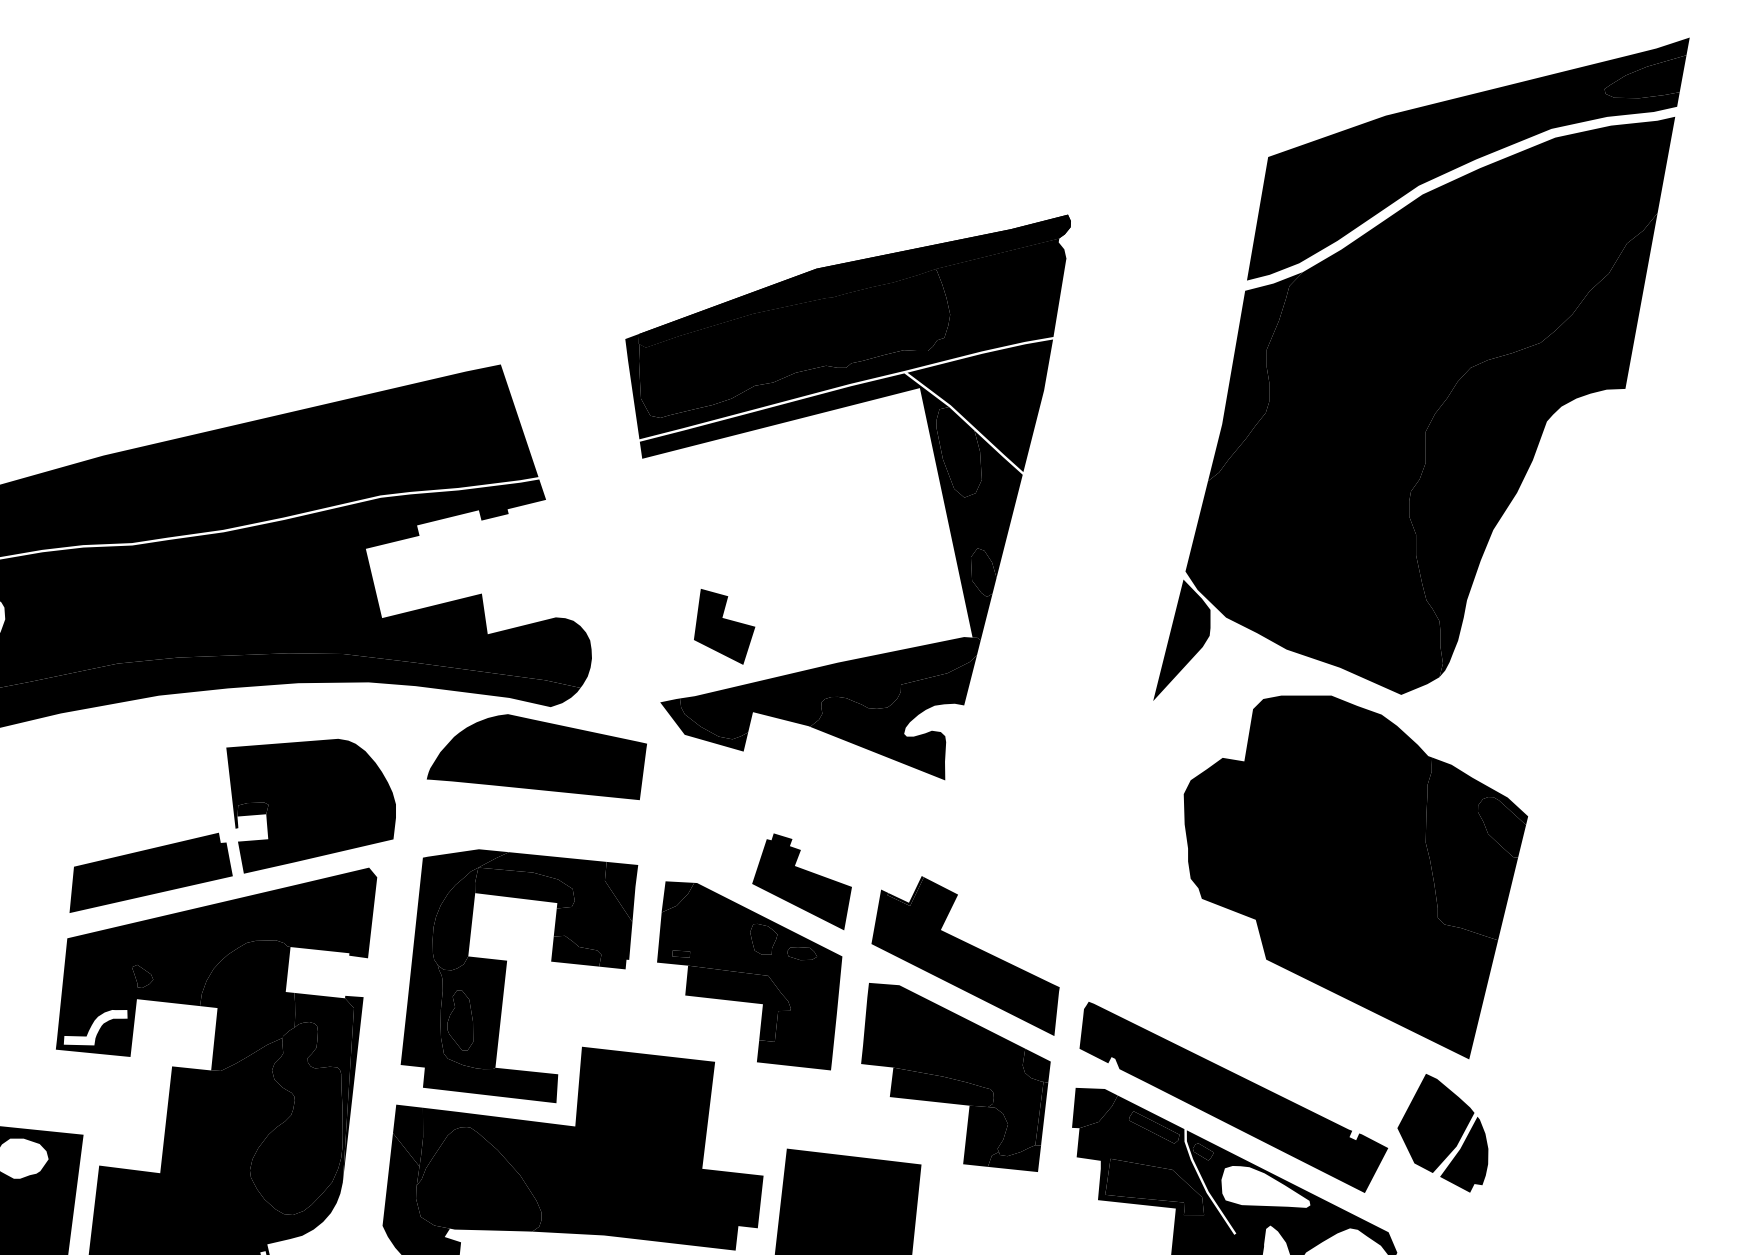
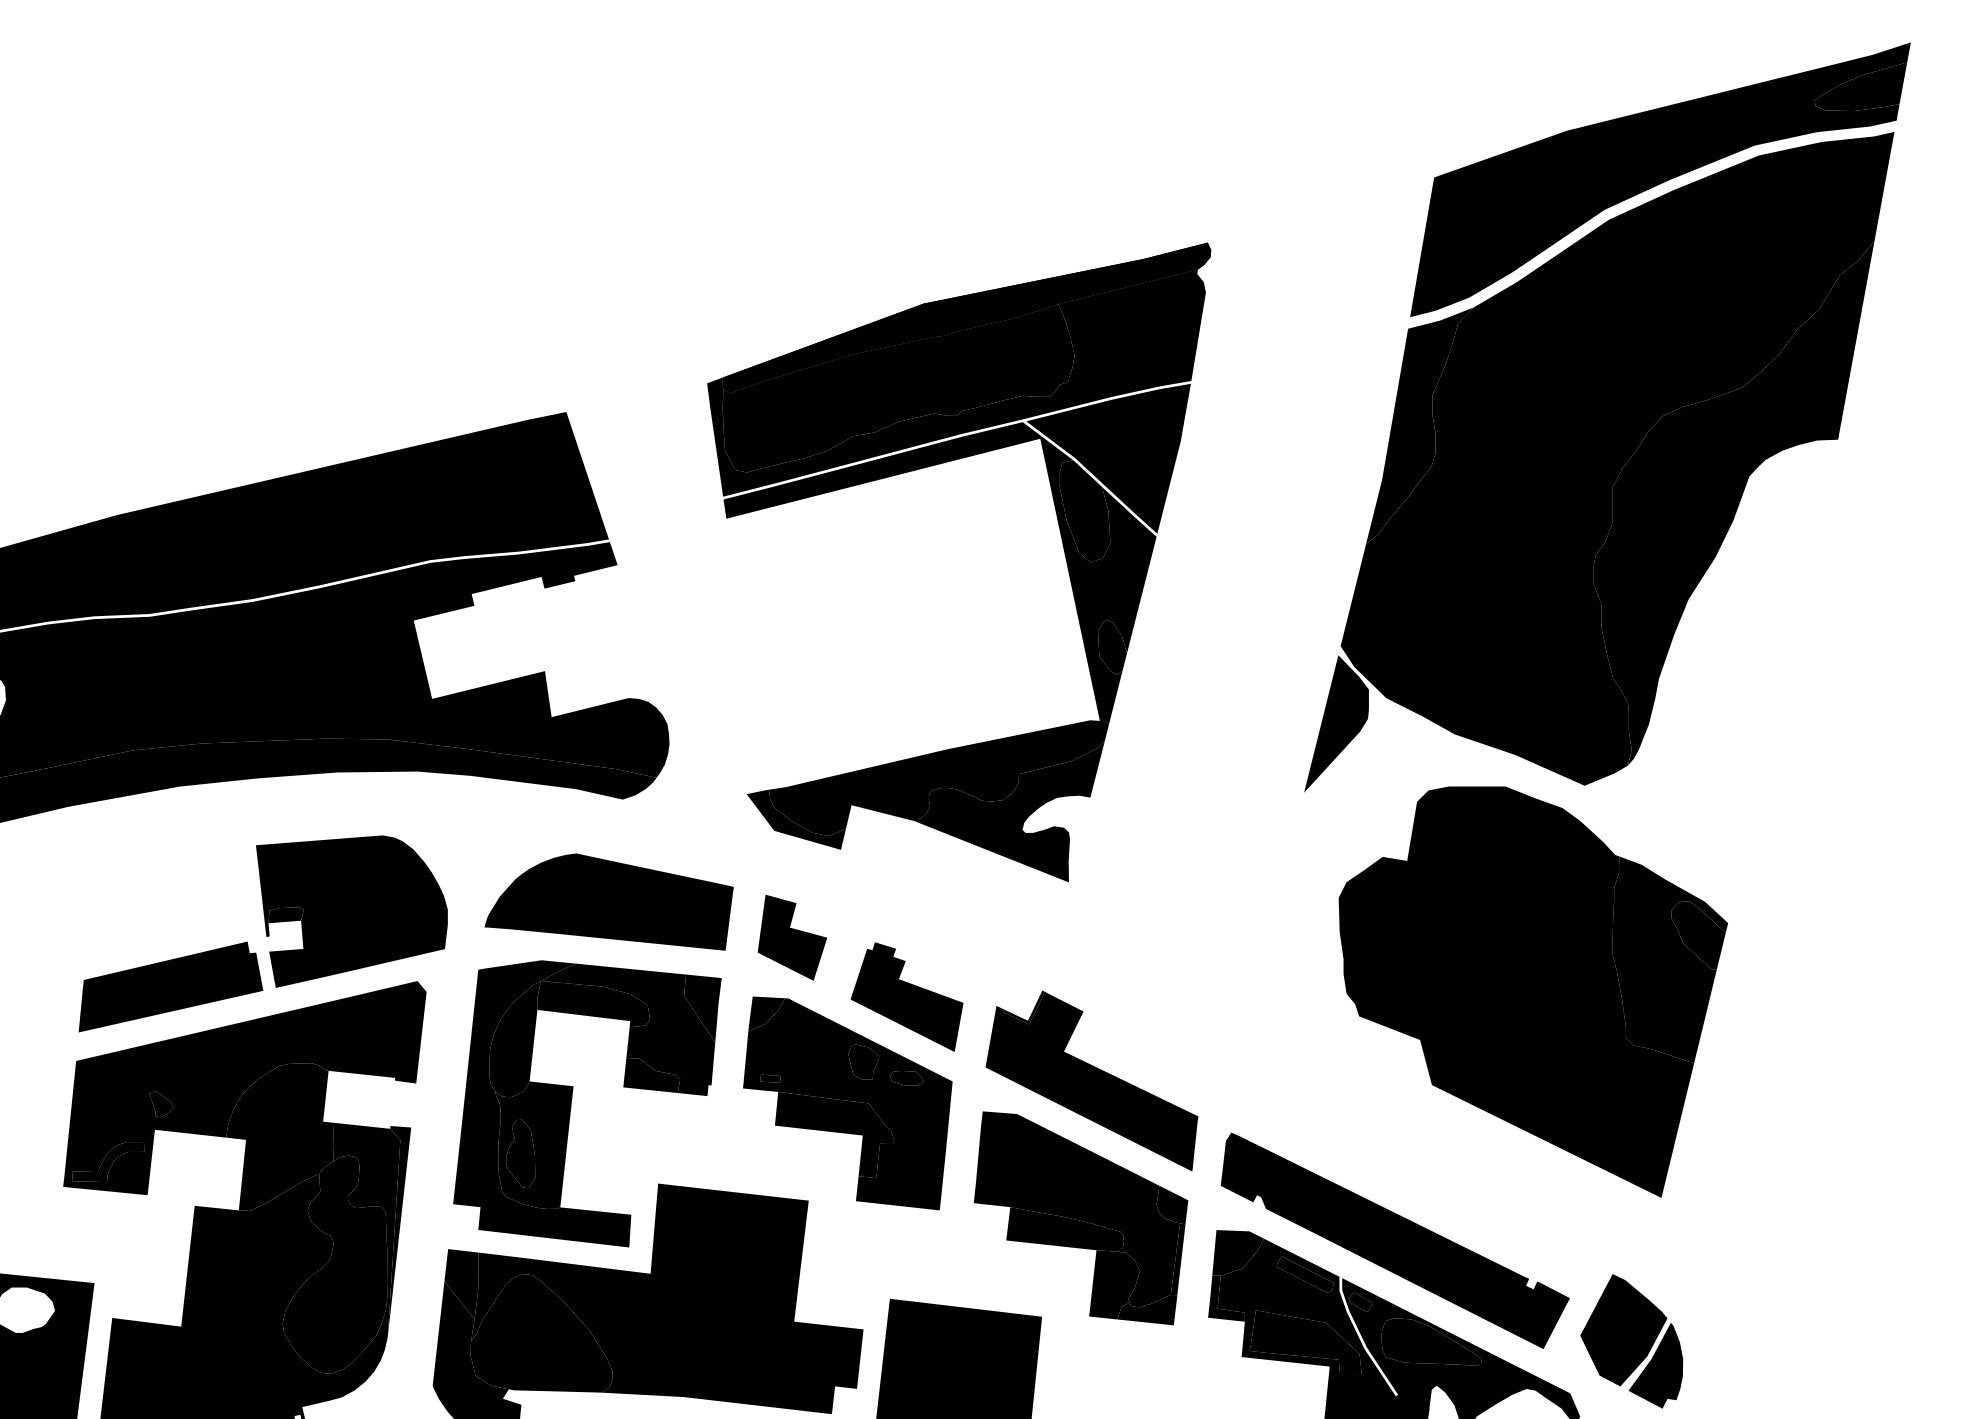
part: (723, 626) -> (791, 937), moved
part: (536, 756) -> (608, 901), moved
fill: (95, 1027) -> (108, 1161), added
part: (1442, 1133) -> (1631, 1341), moved
fill: (1084, 1148) -> (1226, 1298), added
fill: (1265, 1186) -> (1431, 1341), added

